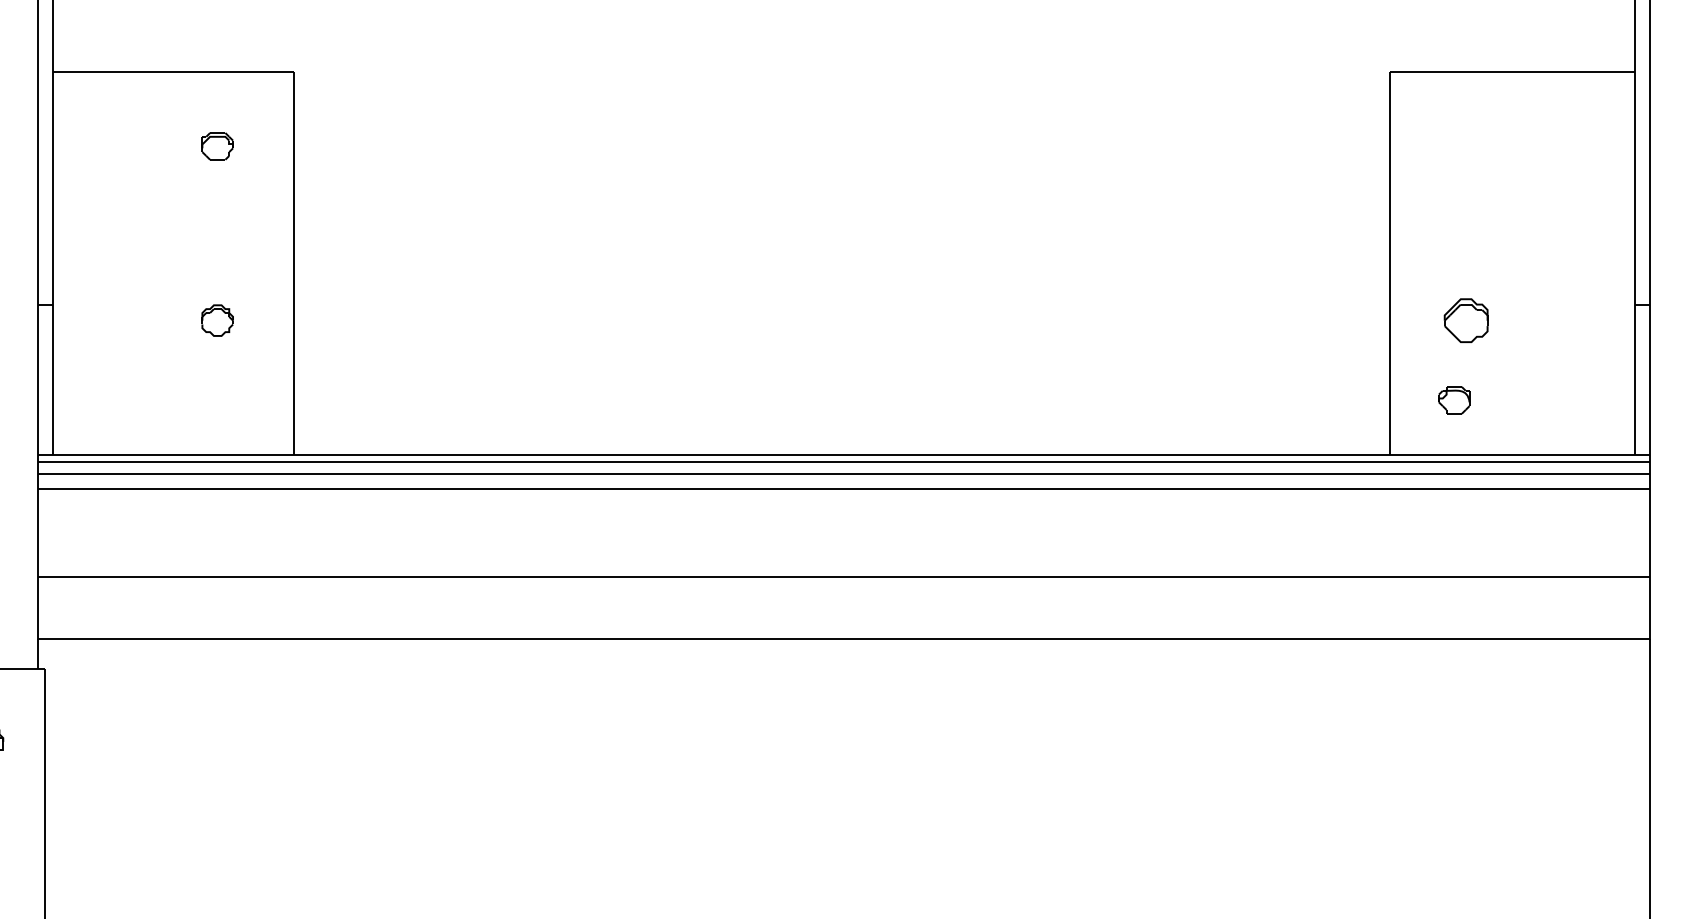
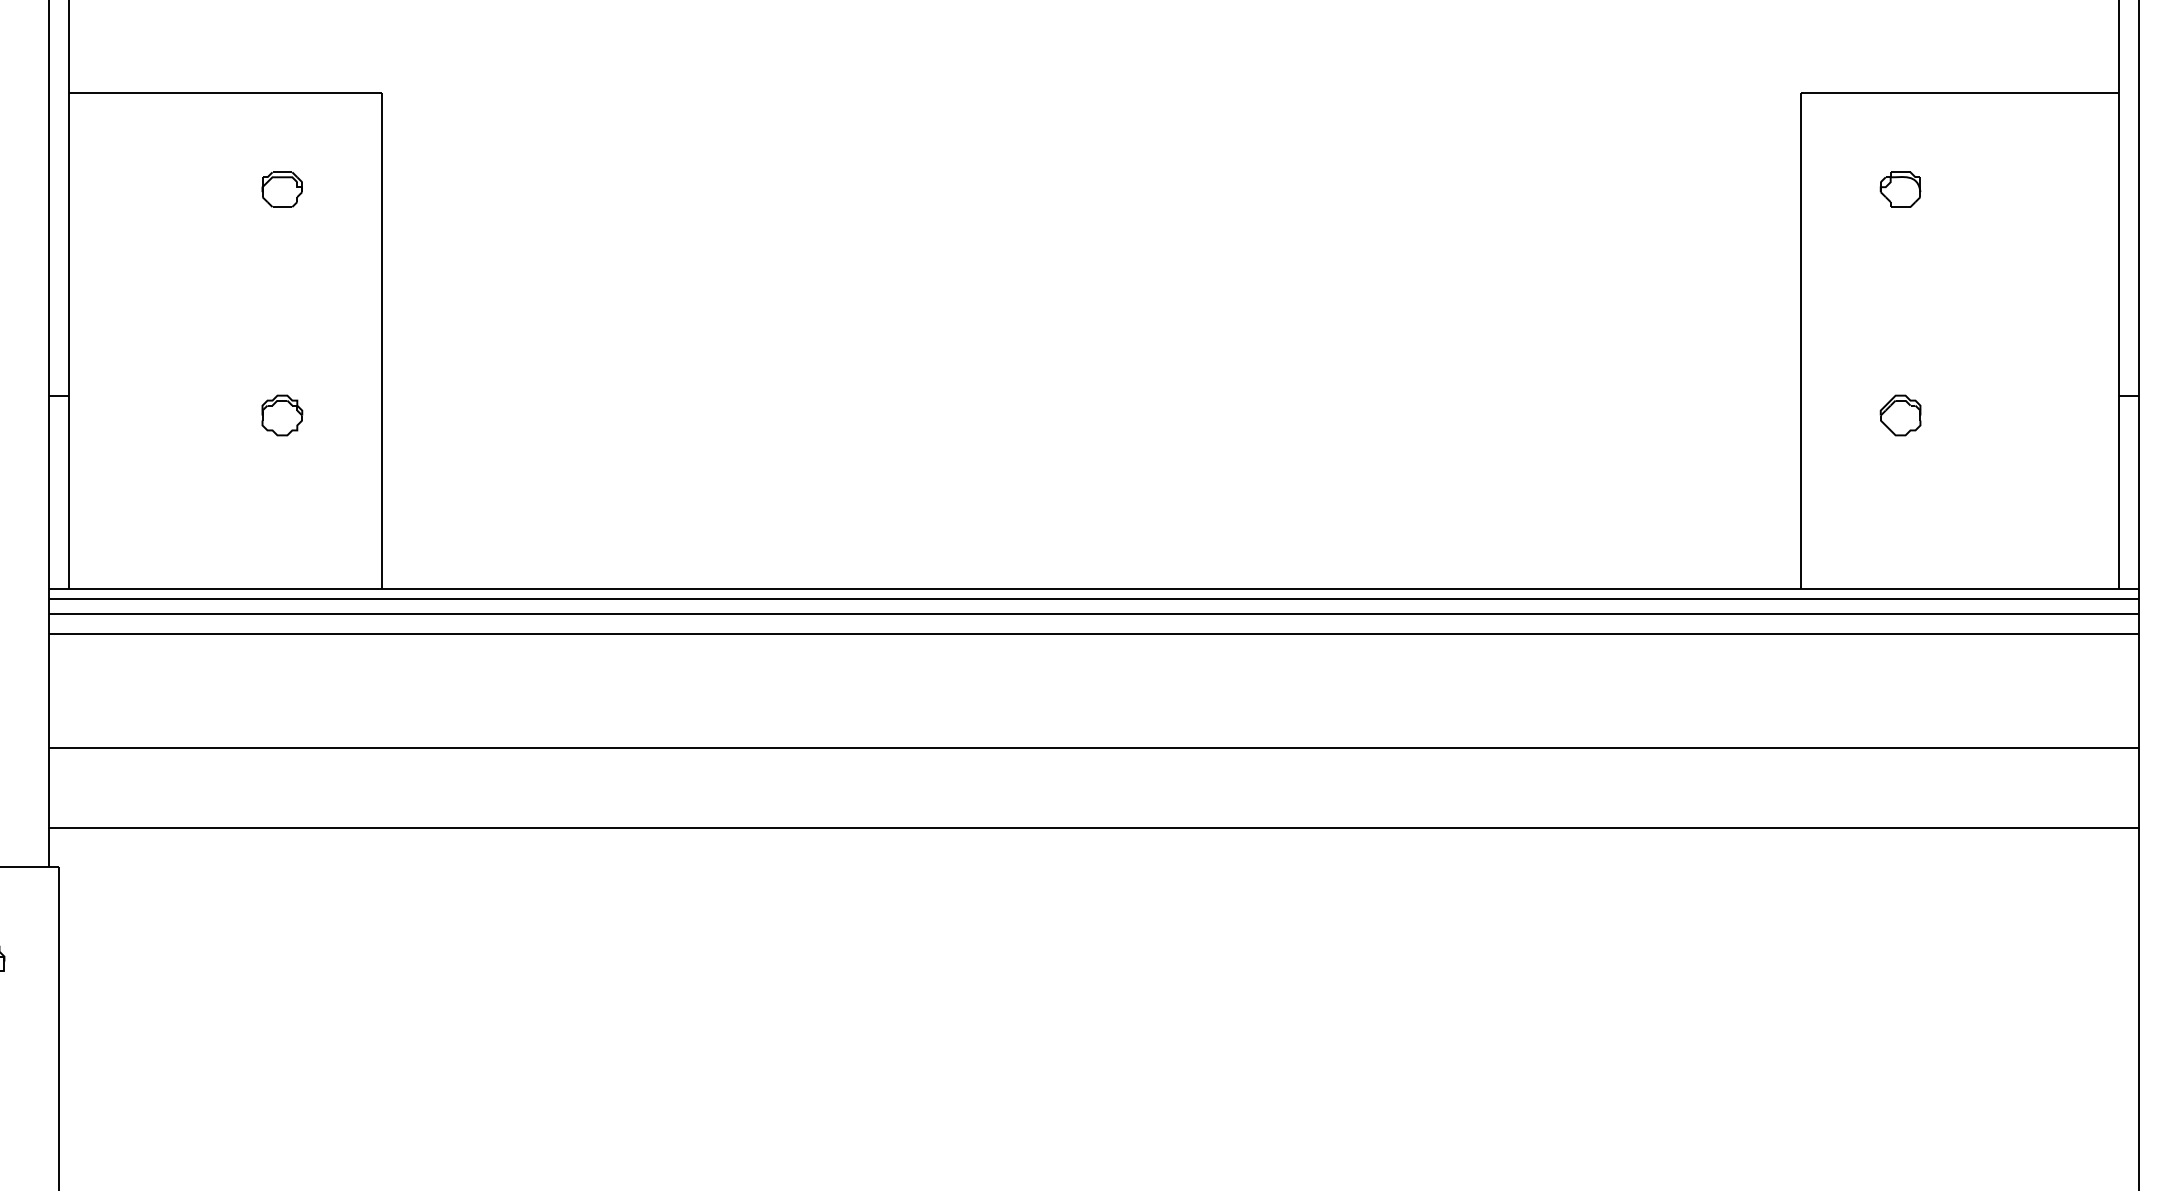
part: (1466, 320) -> (1900, 415), size x0.71
part: (1454, 400) -> (1900, 189), moved

